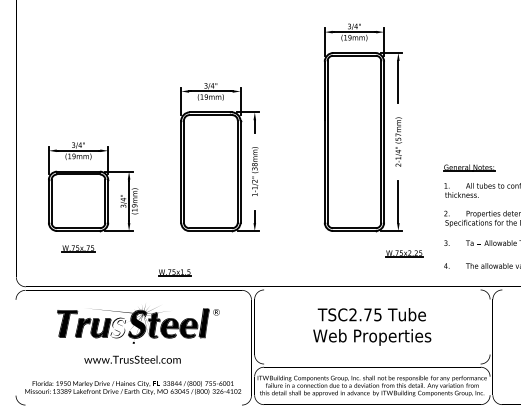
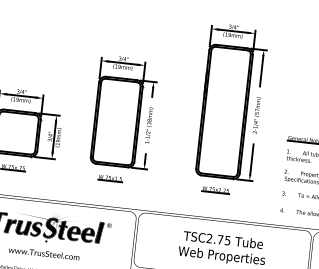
part: (404, 253) -> (215, 190), moved
part: (174, 272) -> (110, 178), moved
fill: (117, 327) -> (35, 228), added

